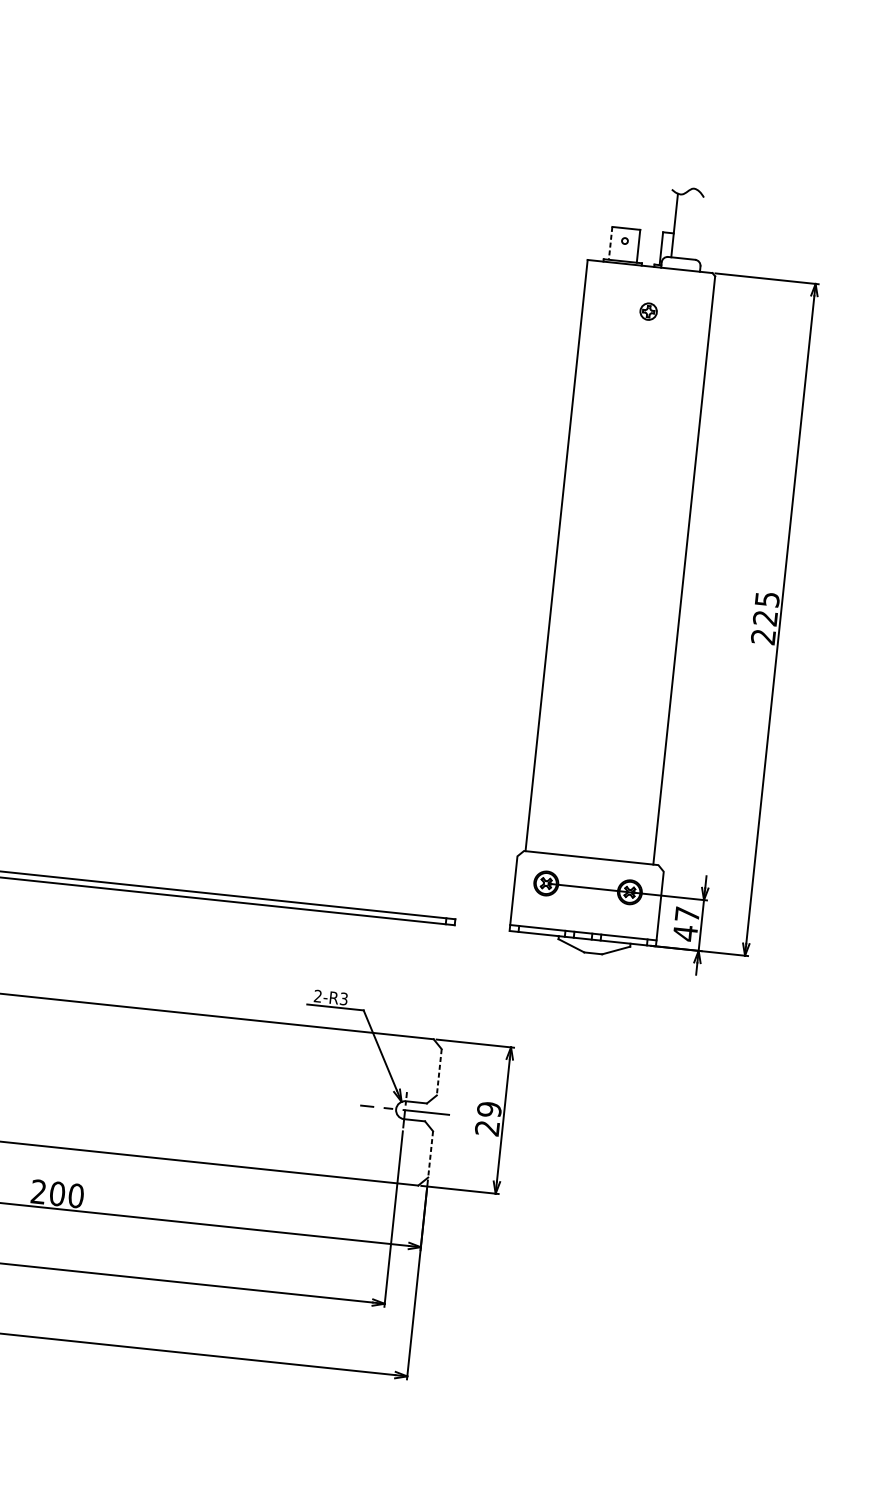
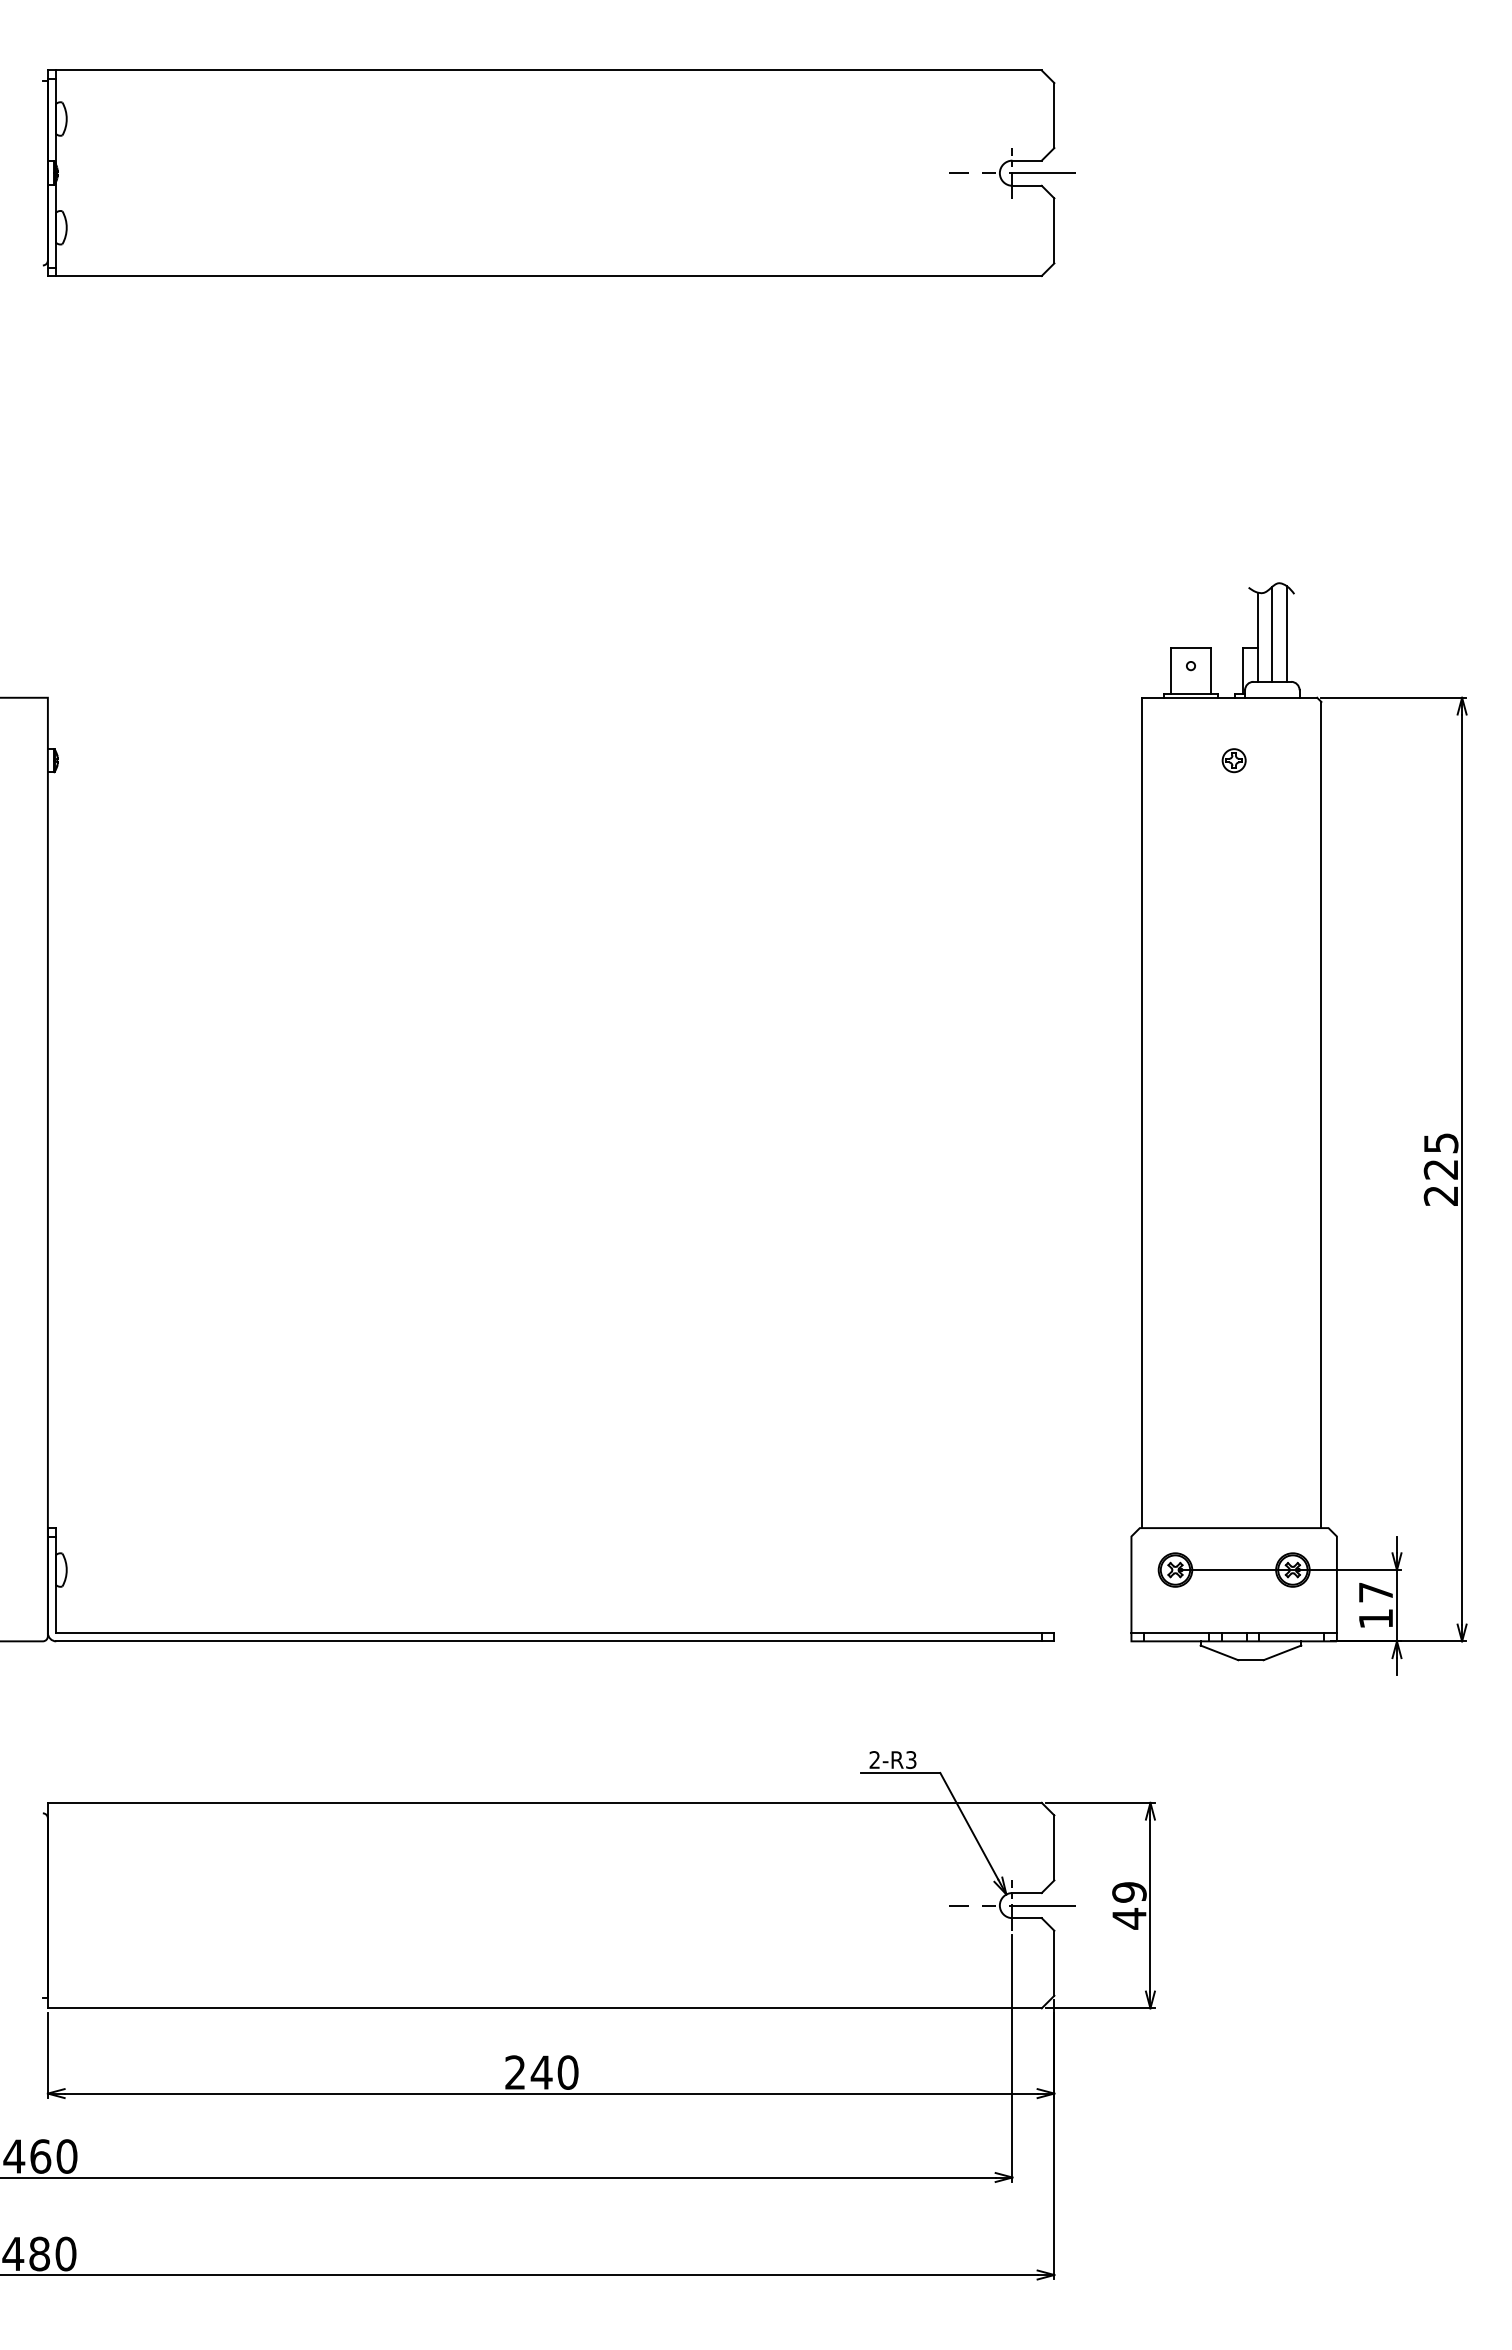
line: (685, 223) -> (1272, 633), added
line: (696, 225) -> (1287, 633), added
line: (610, 243) -> (1171, 671), dashed -> solid
text: (685, 932) -> (1375, 1618), 47 -> 17
line: (439, 1072) -> (1054, 1847), dashed -> solid
text: (487, 1128) -> (1129, 1918), 29 -> 49
line: (430, 1154) -> (1054, 1963), dashed -> solid
text: (57, 1193) -> (541, 2072), 200 -> 240

